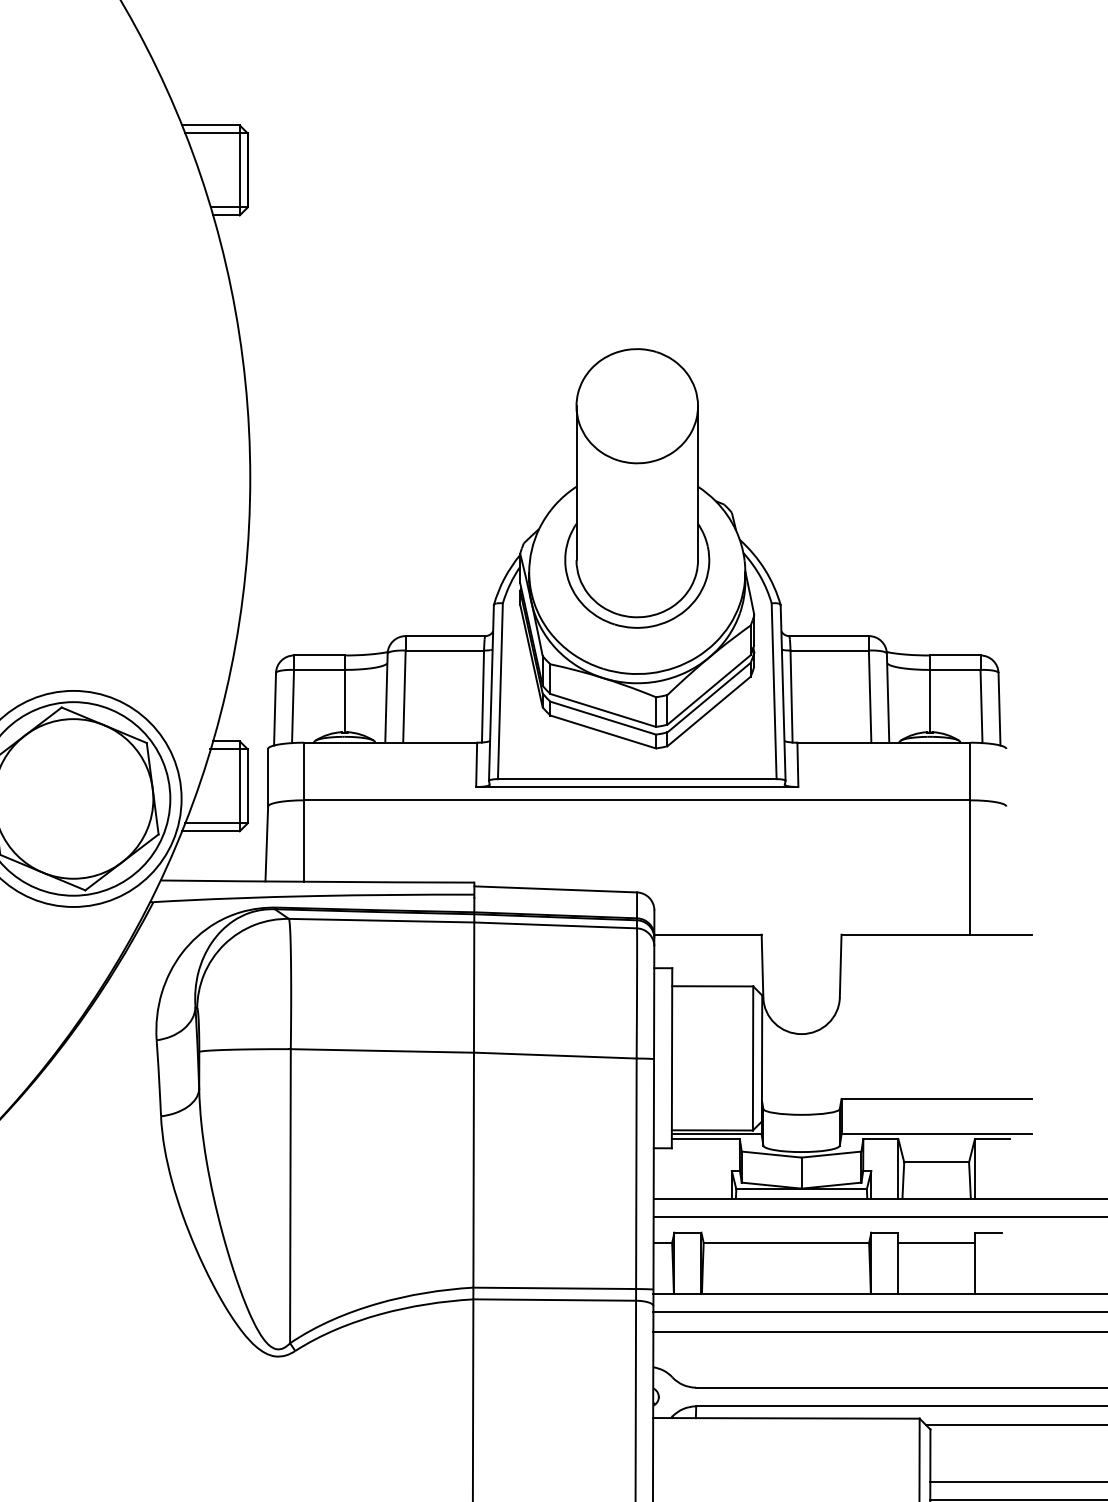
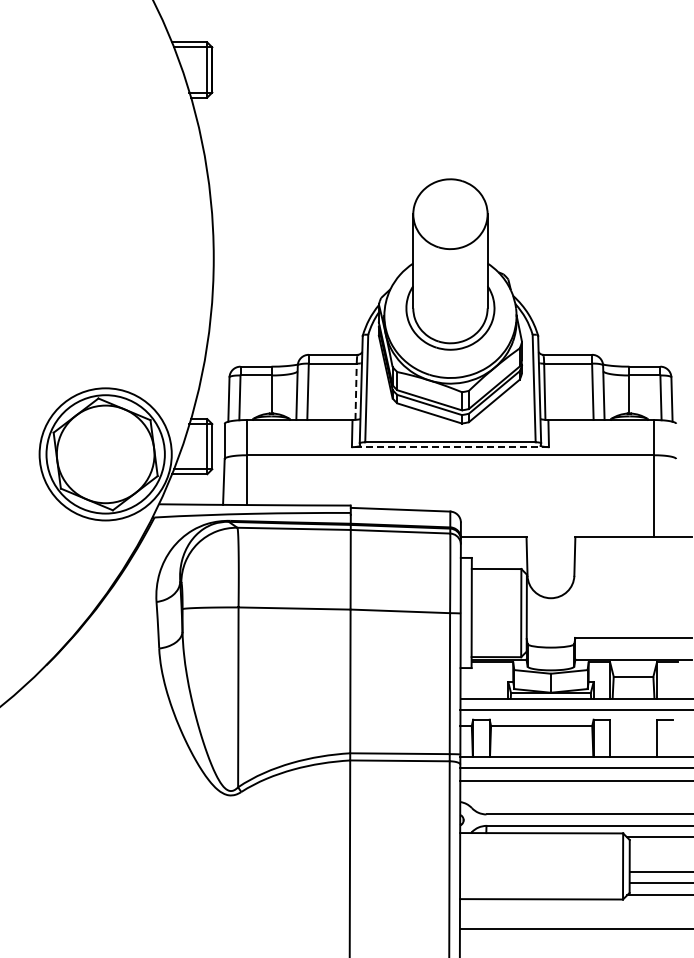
line: (483, 696) -> (356, 391), solid -> dashed
line: (637, 787) -> (450, 447), solid -> dashed
line: (936, 1243) -> (633, 726), removed

